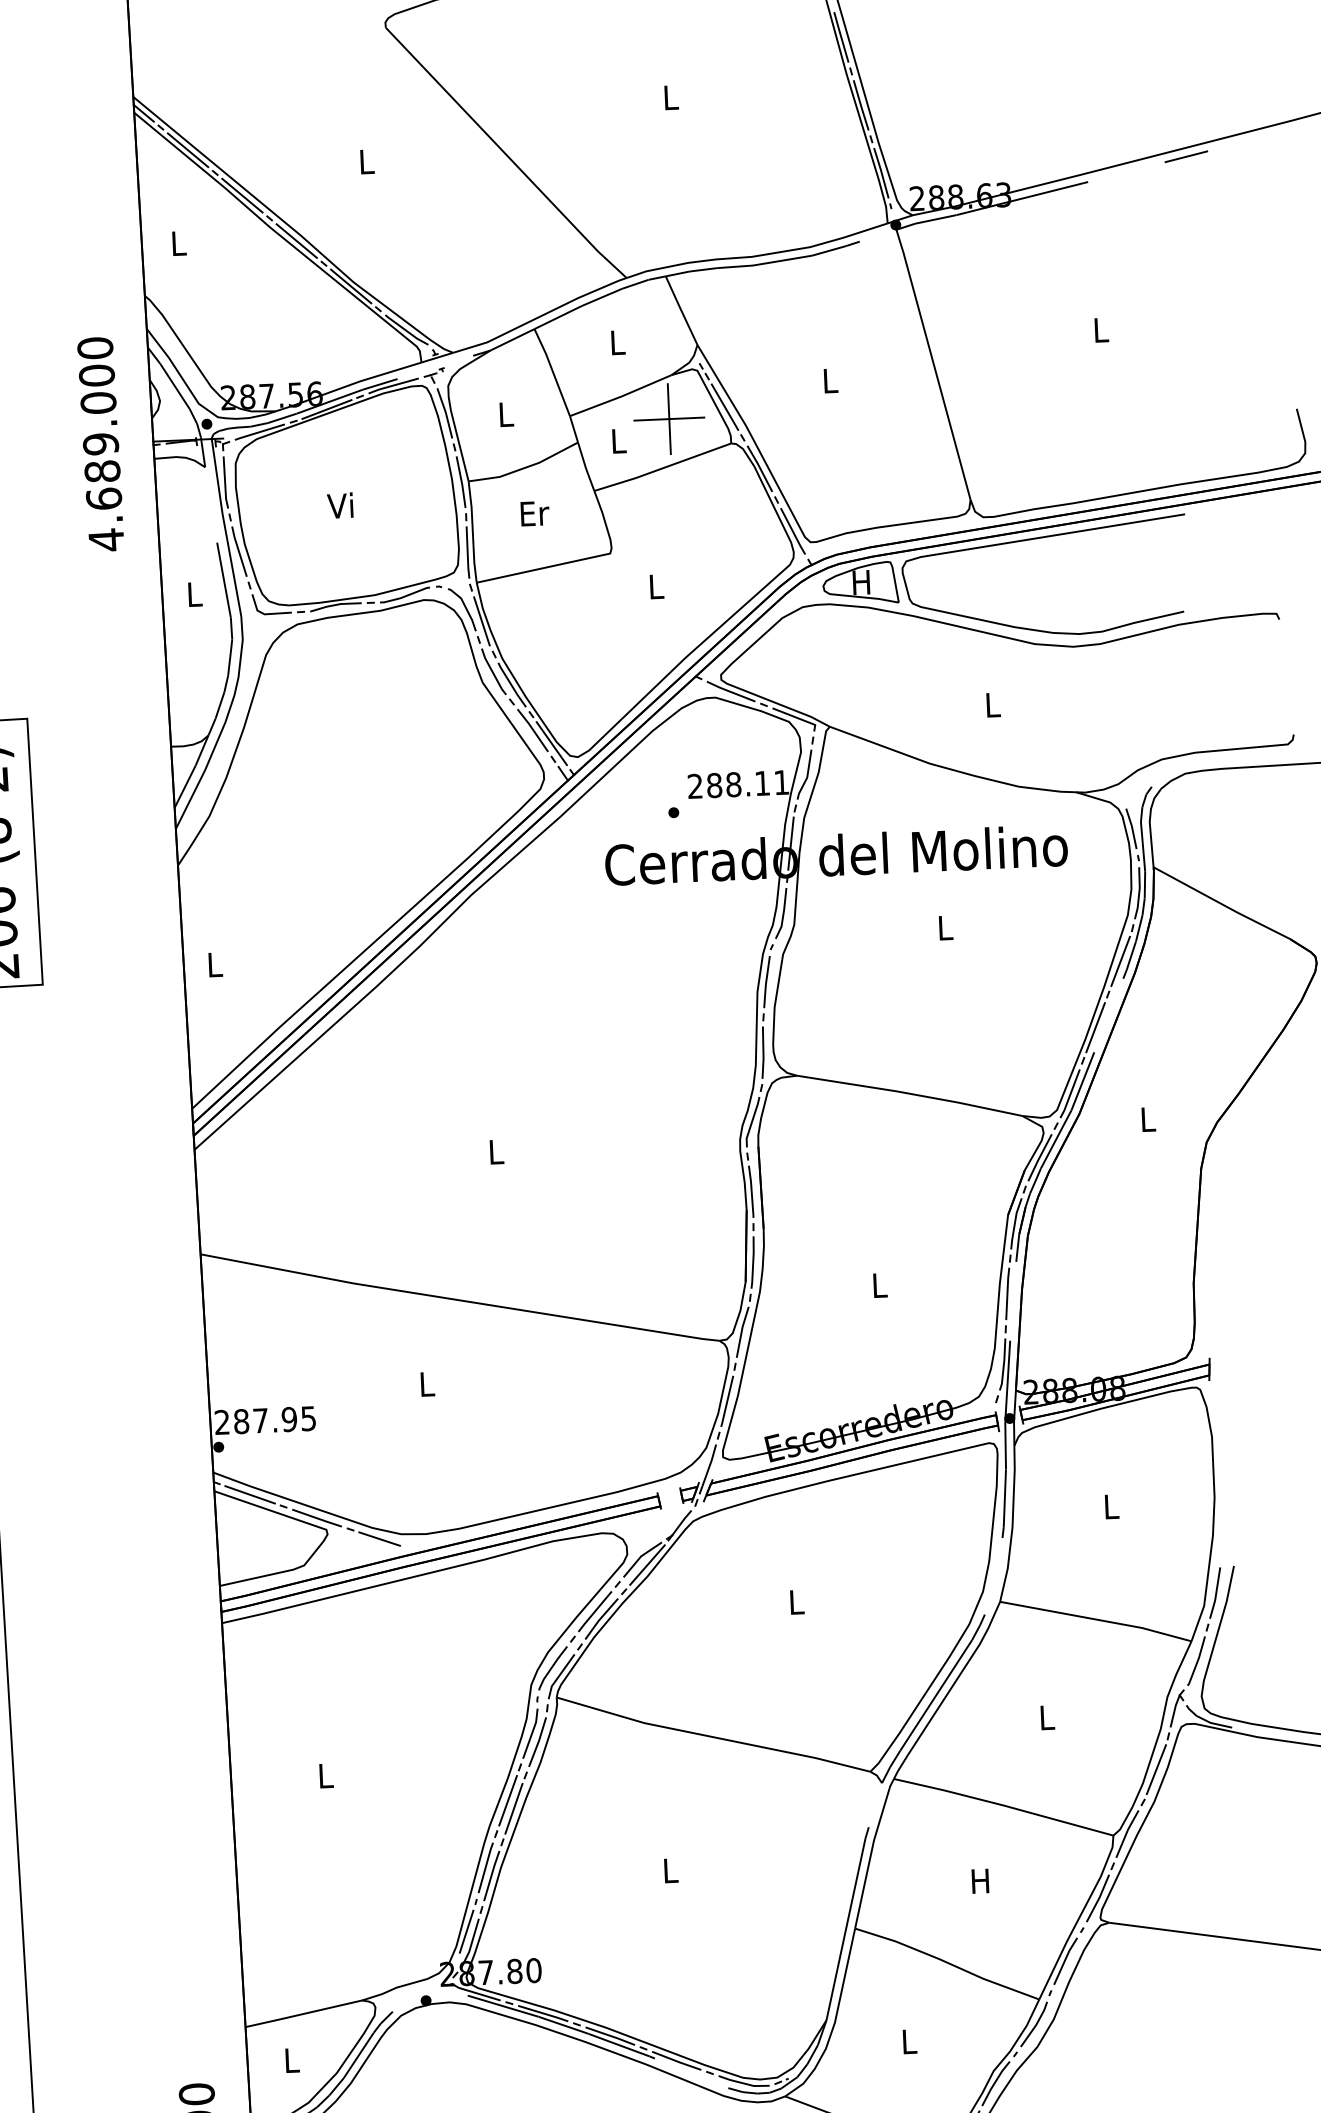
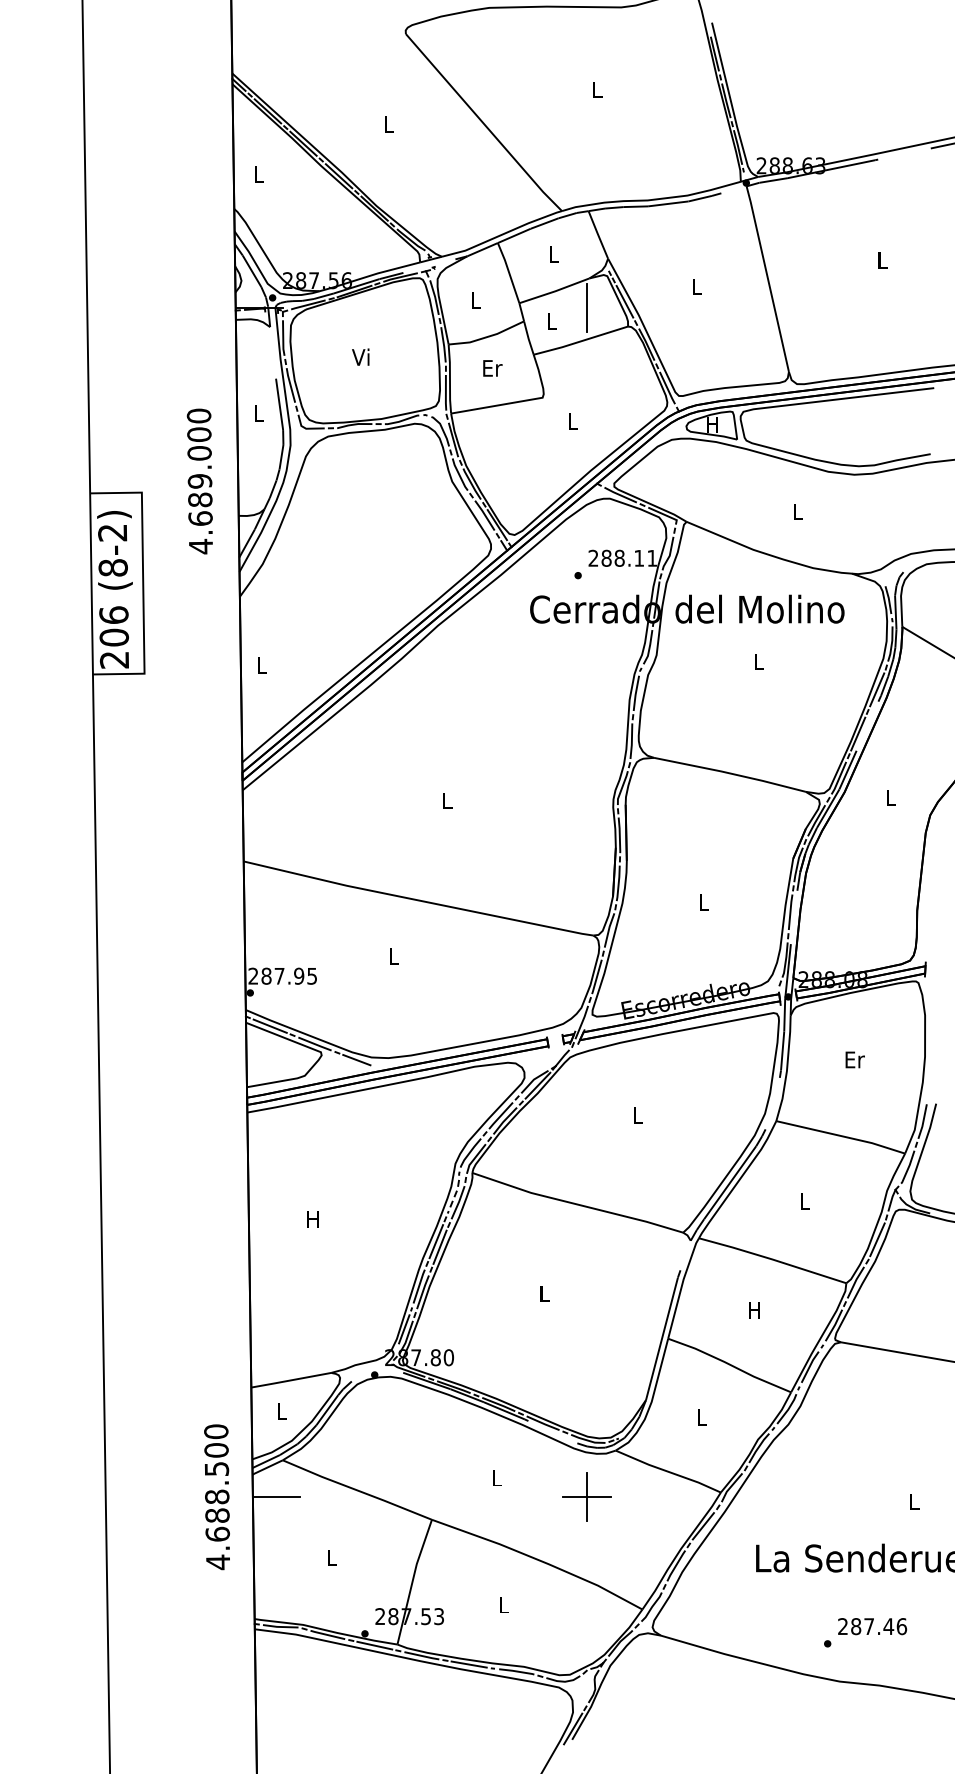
line: (668, 419) -> (586, 308), removed
text: (100, 444) -> (199, 481), moved
text: (1111, 1506) -> (854, 1059), L -> Er
line: (531, 1733) -> (454, 1196), solid -> dashed
text: (324, 1776) -> (312, 1219), L -> H

